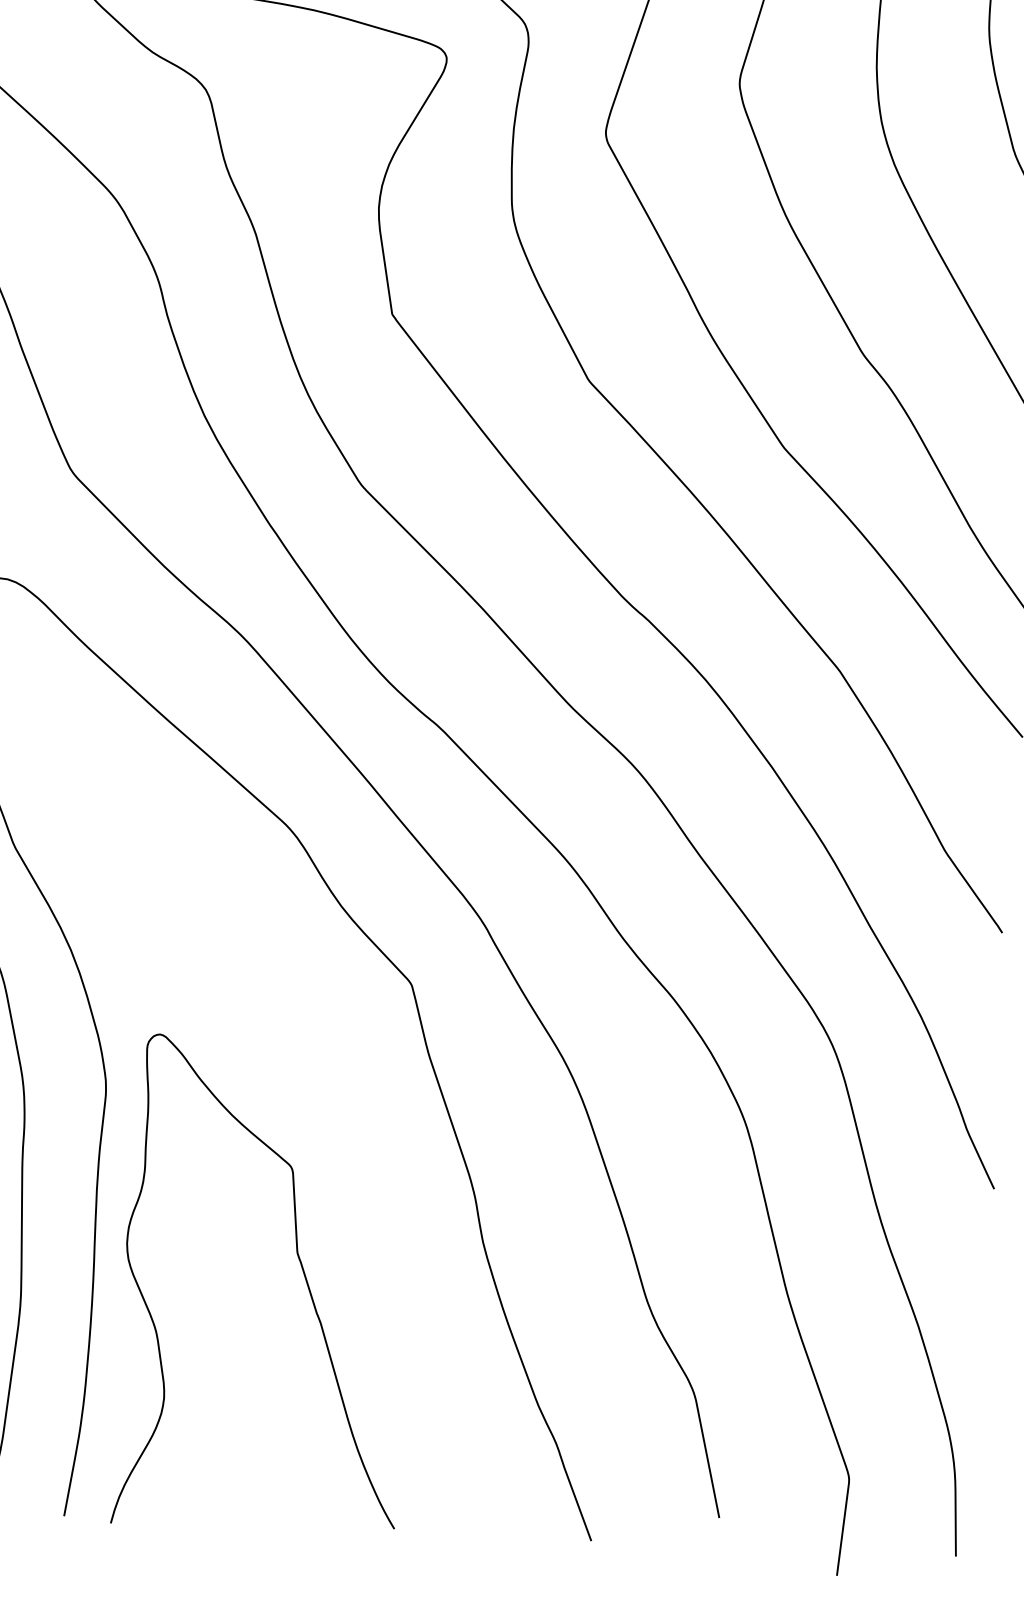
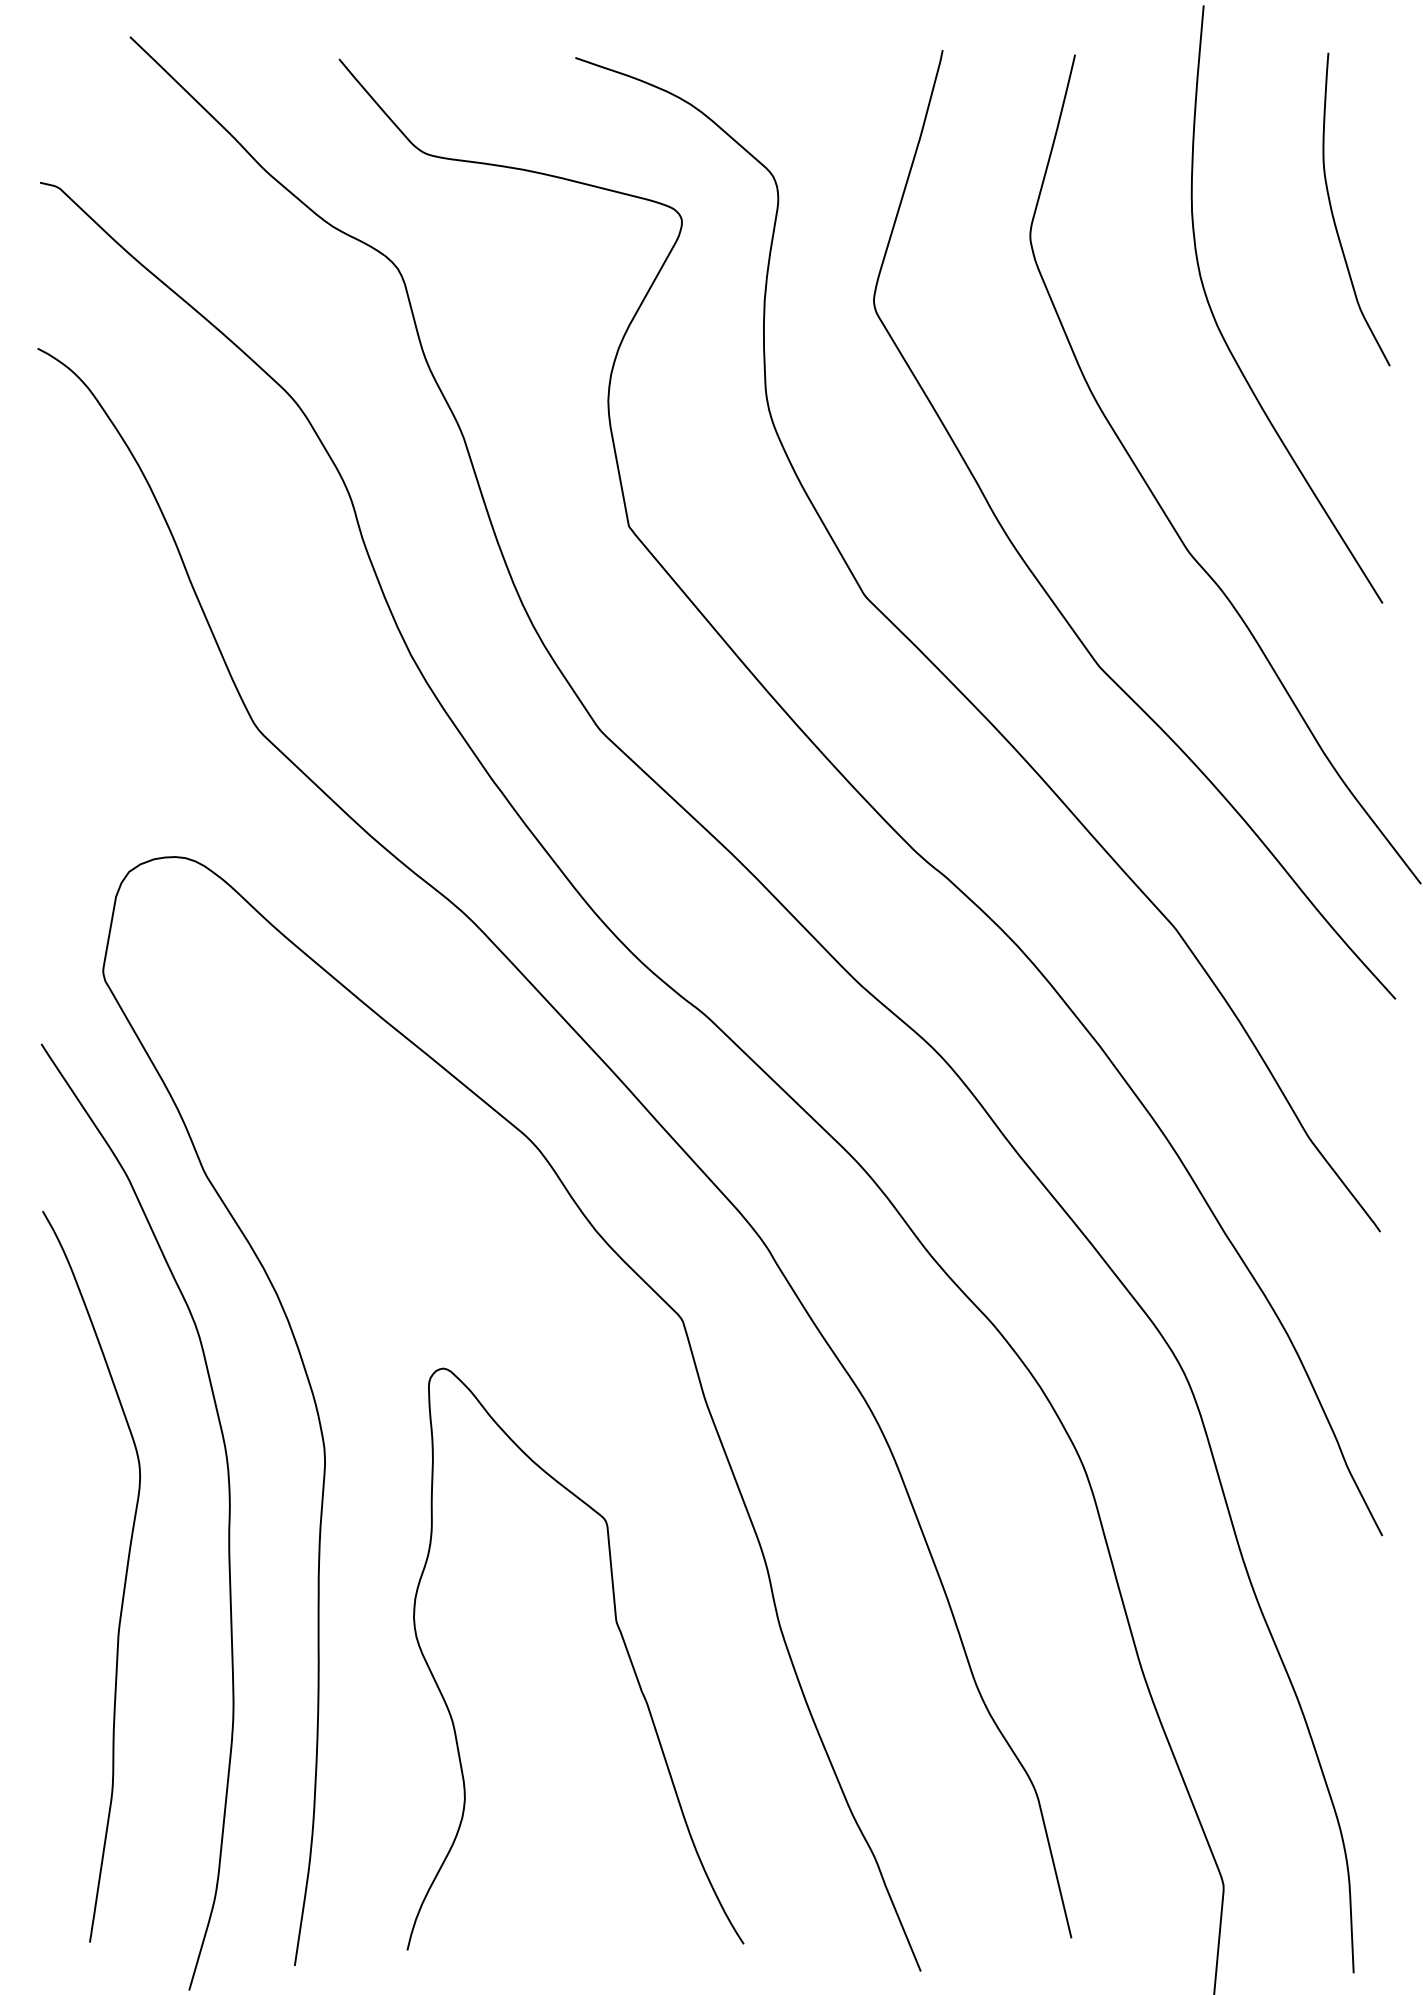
curve: (302, 1271) -> (623, 1643), moved

